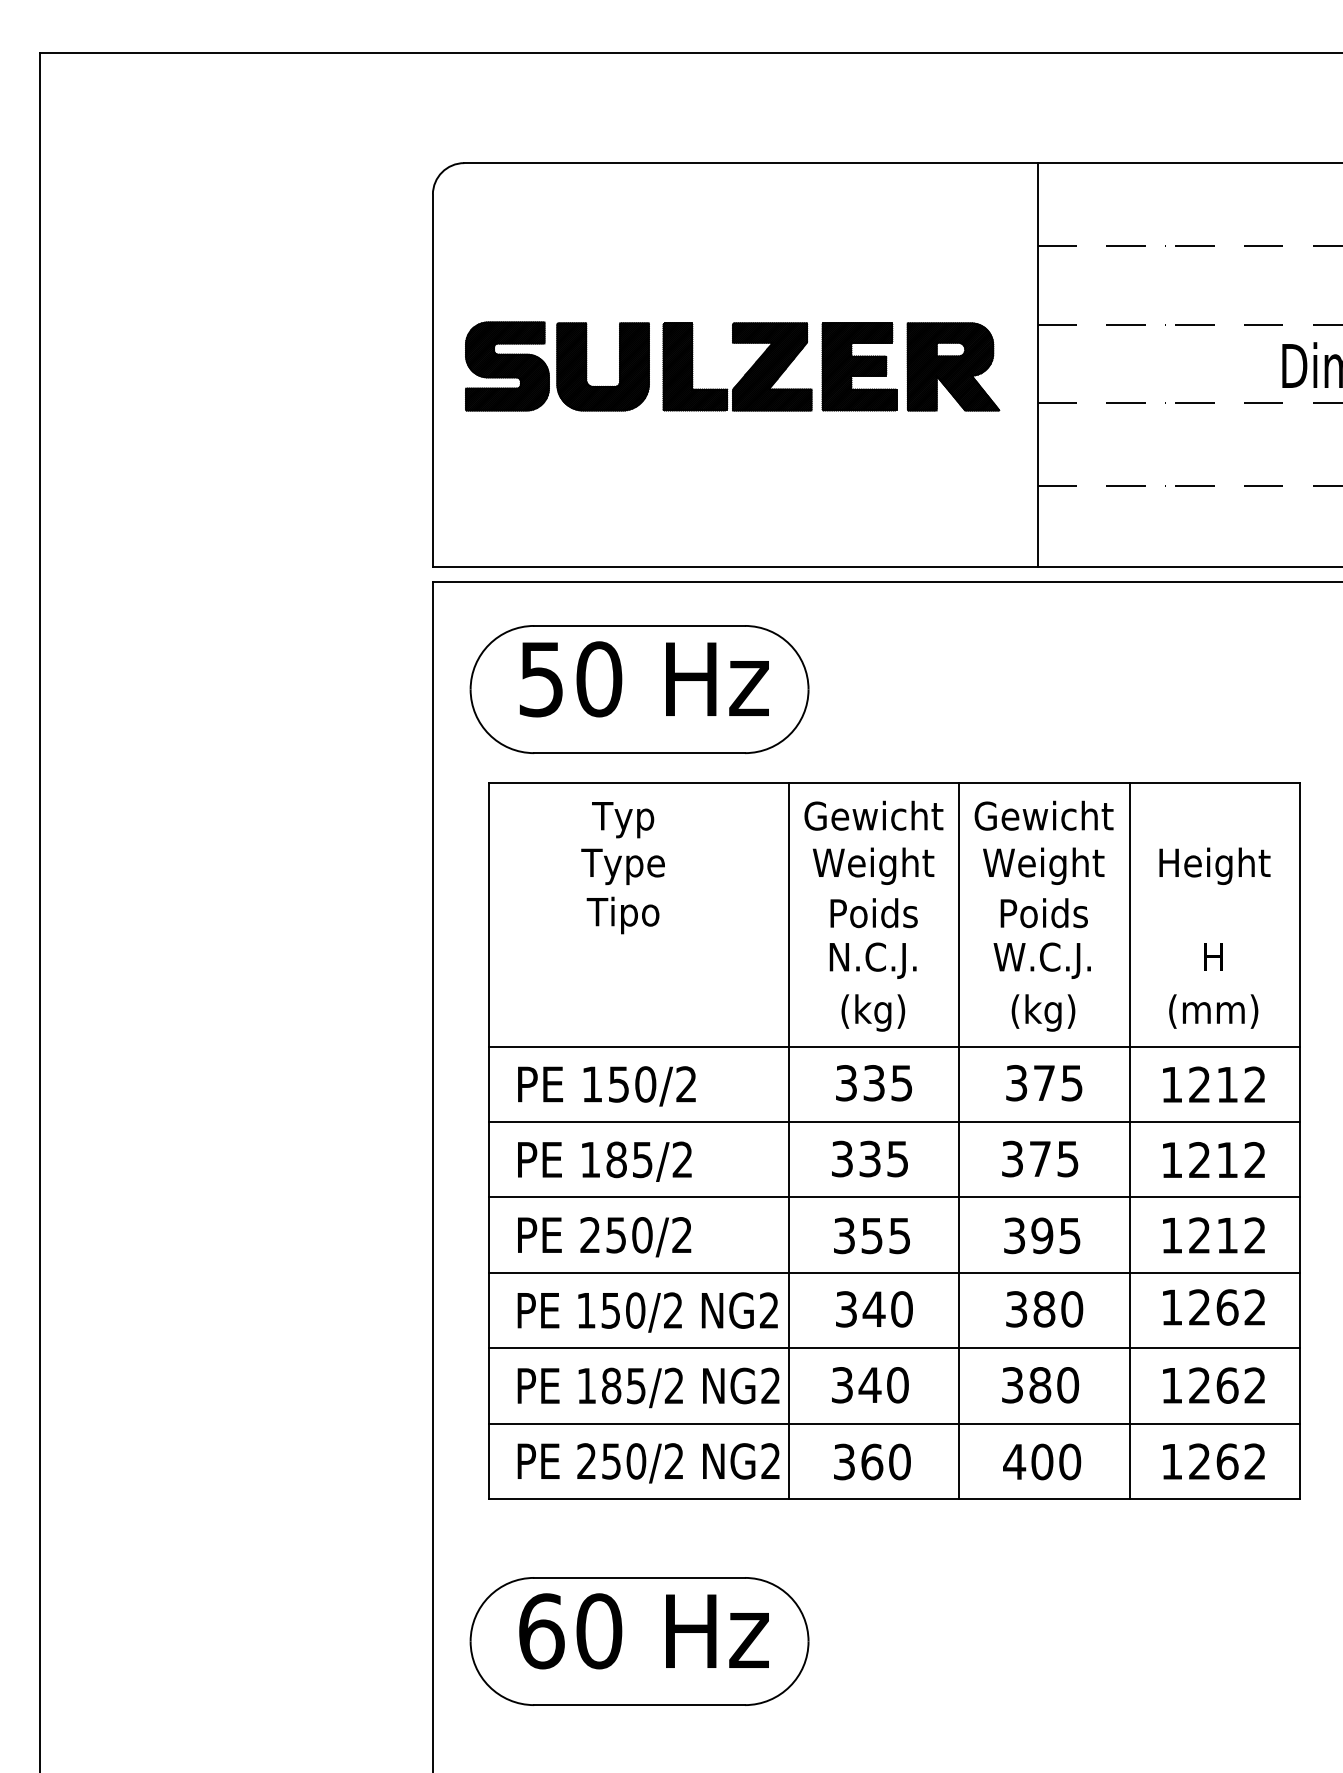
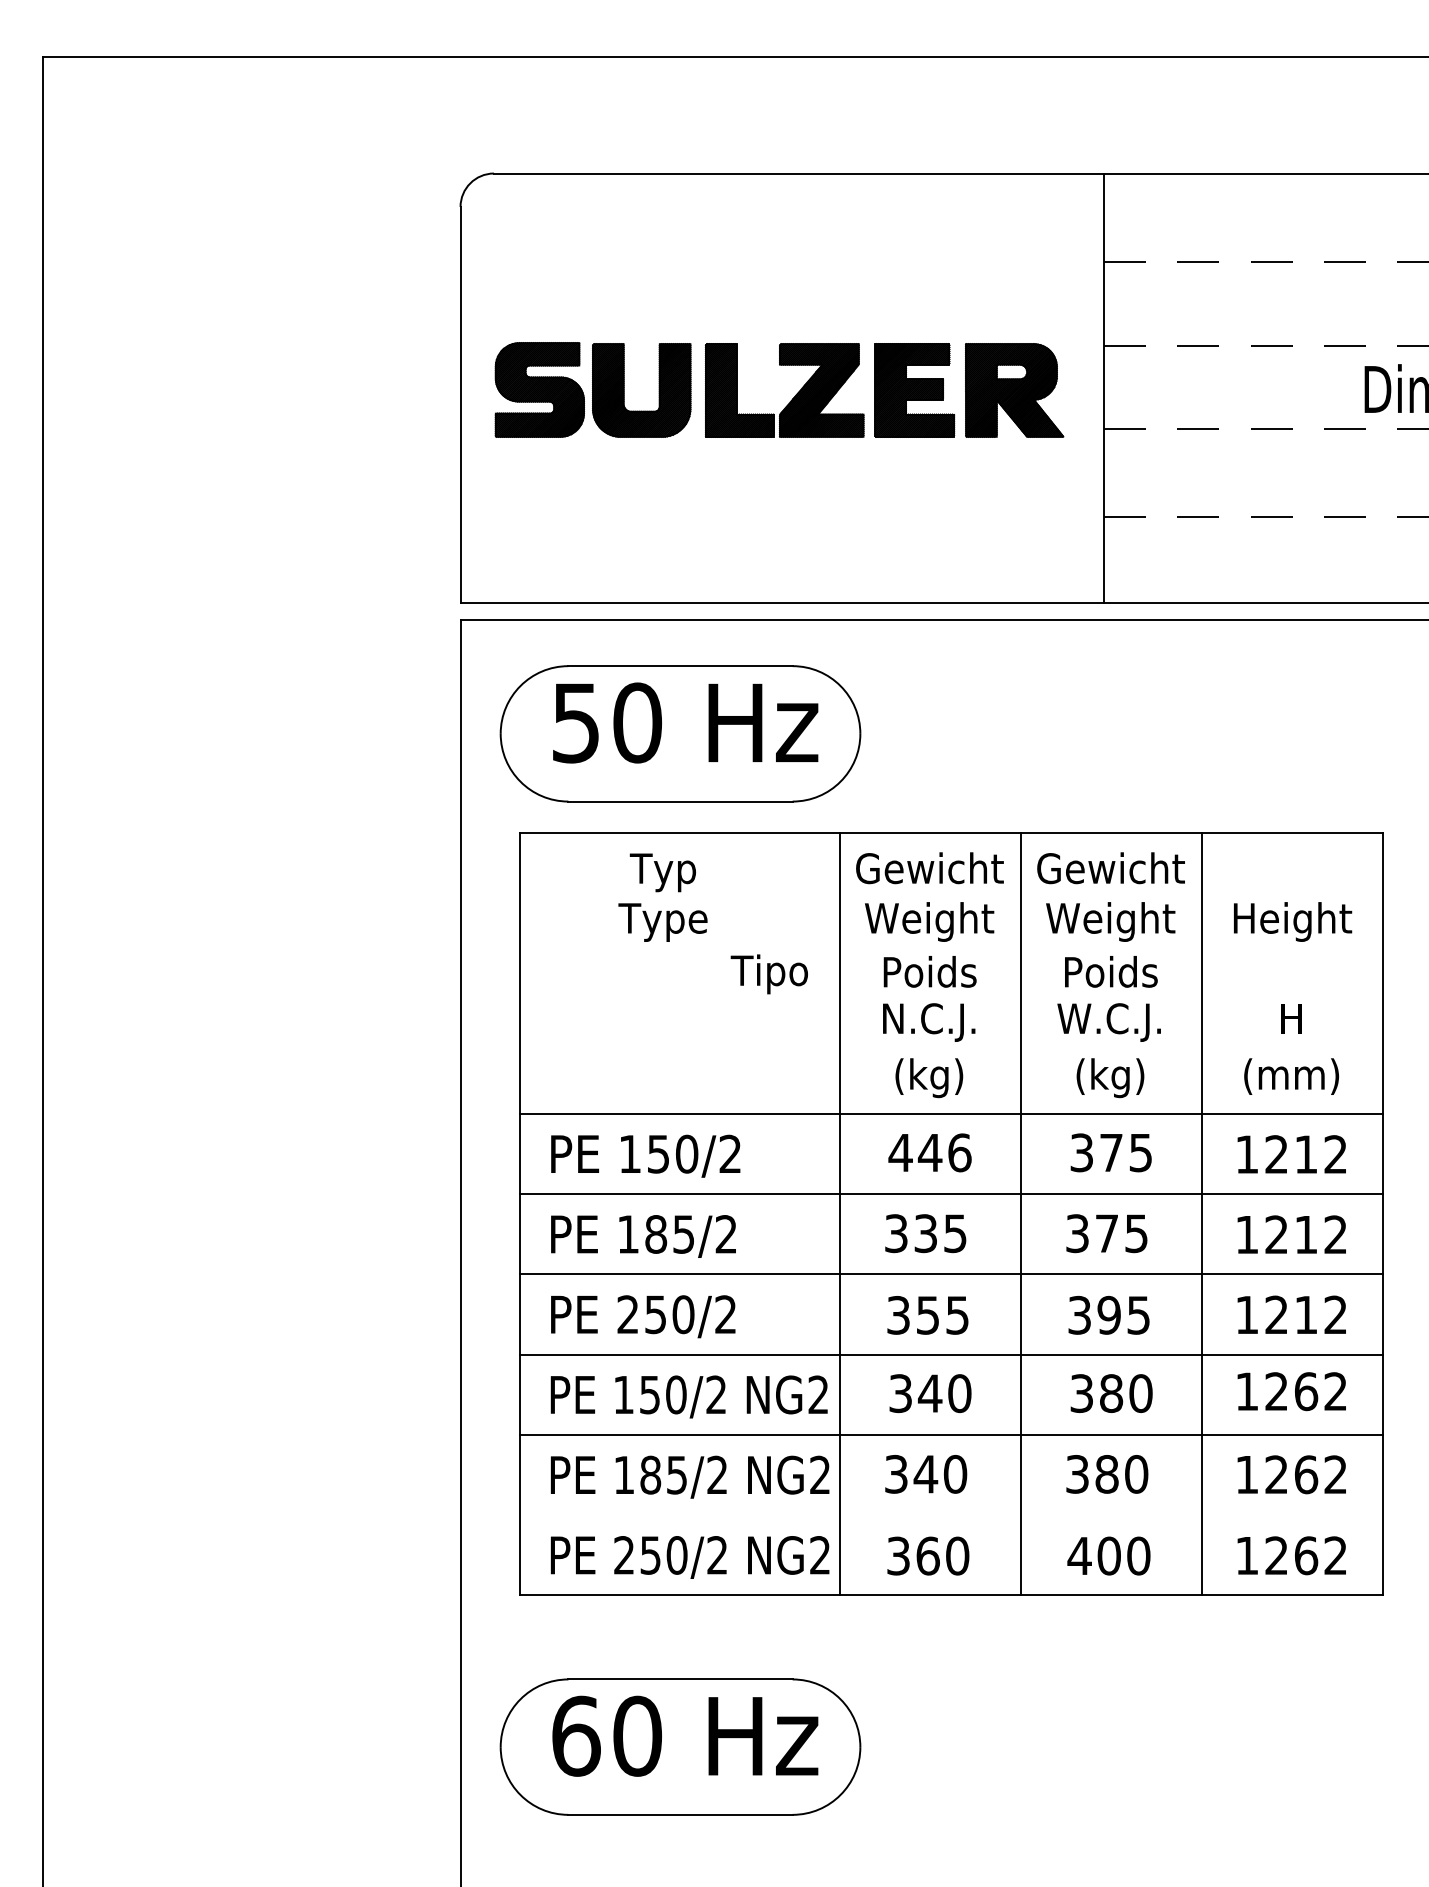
text: (622, 915) -> (768, 974), moved
text: (873, 1083) -> (929, 1153), 335 -> 446
line: (894, 1423) -> (951, 1515), removed

